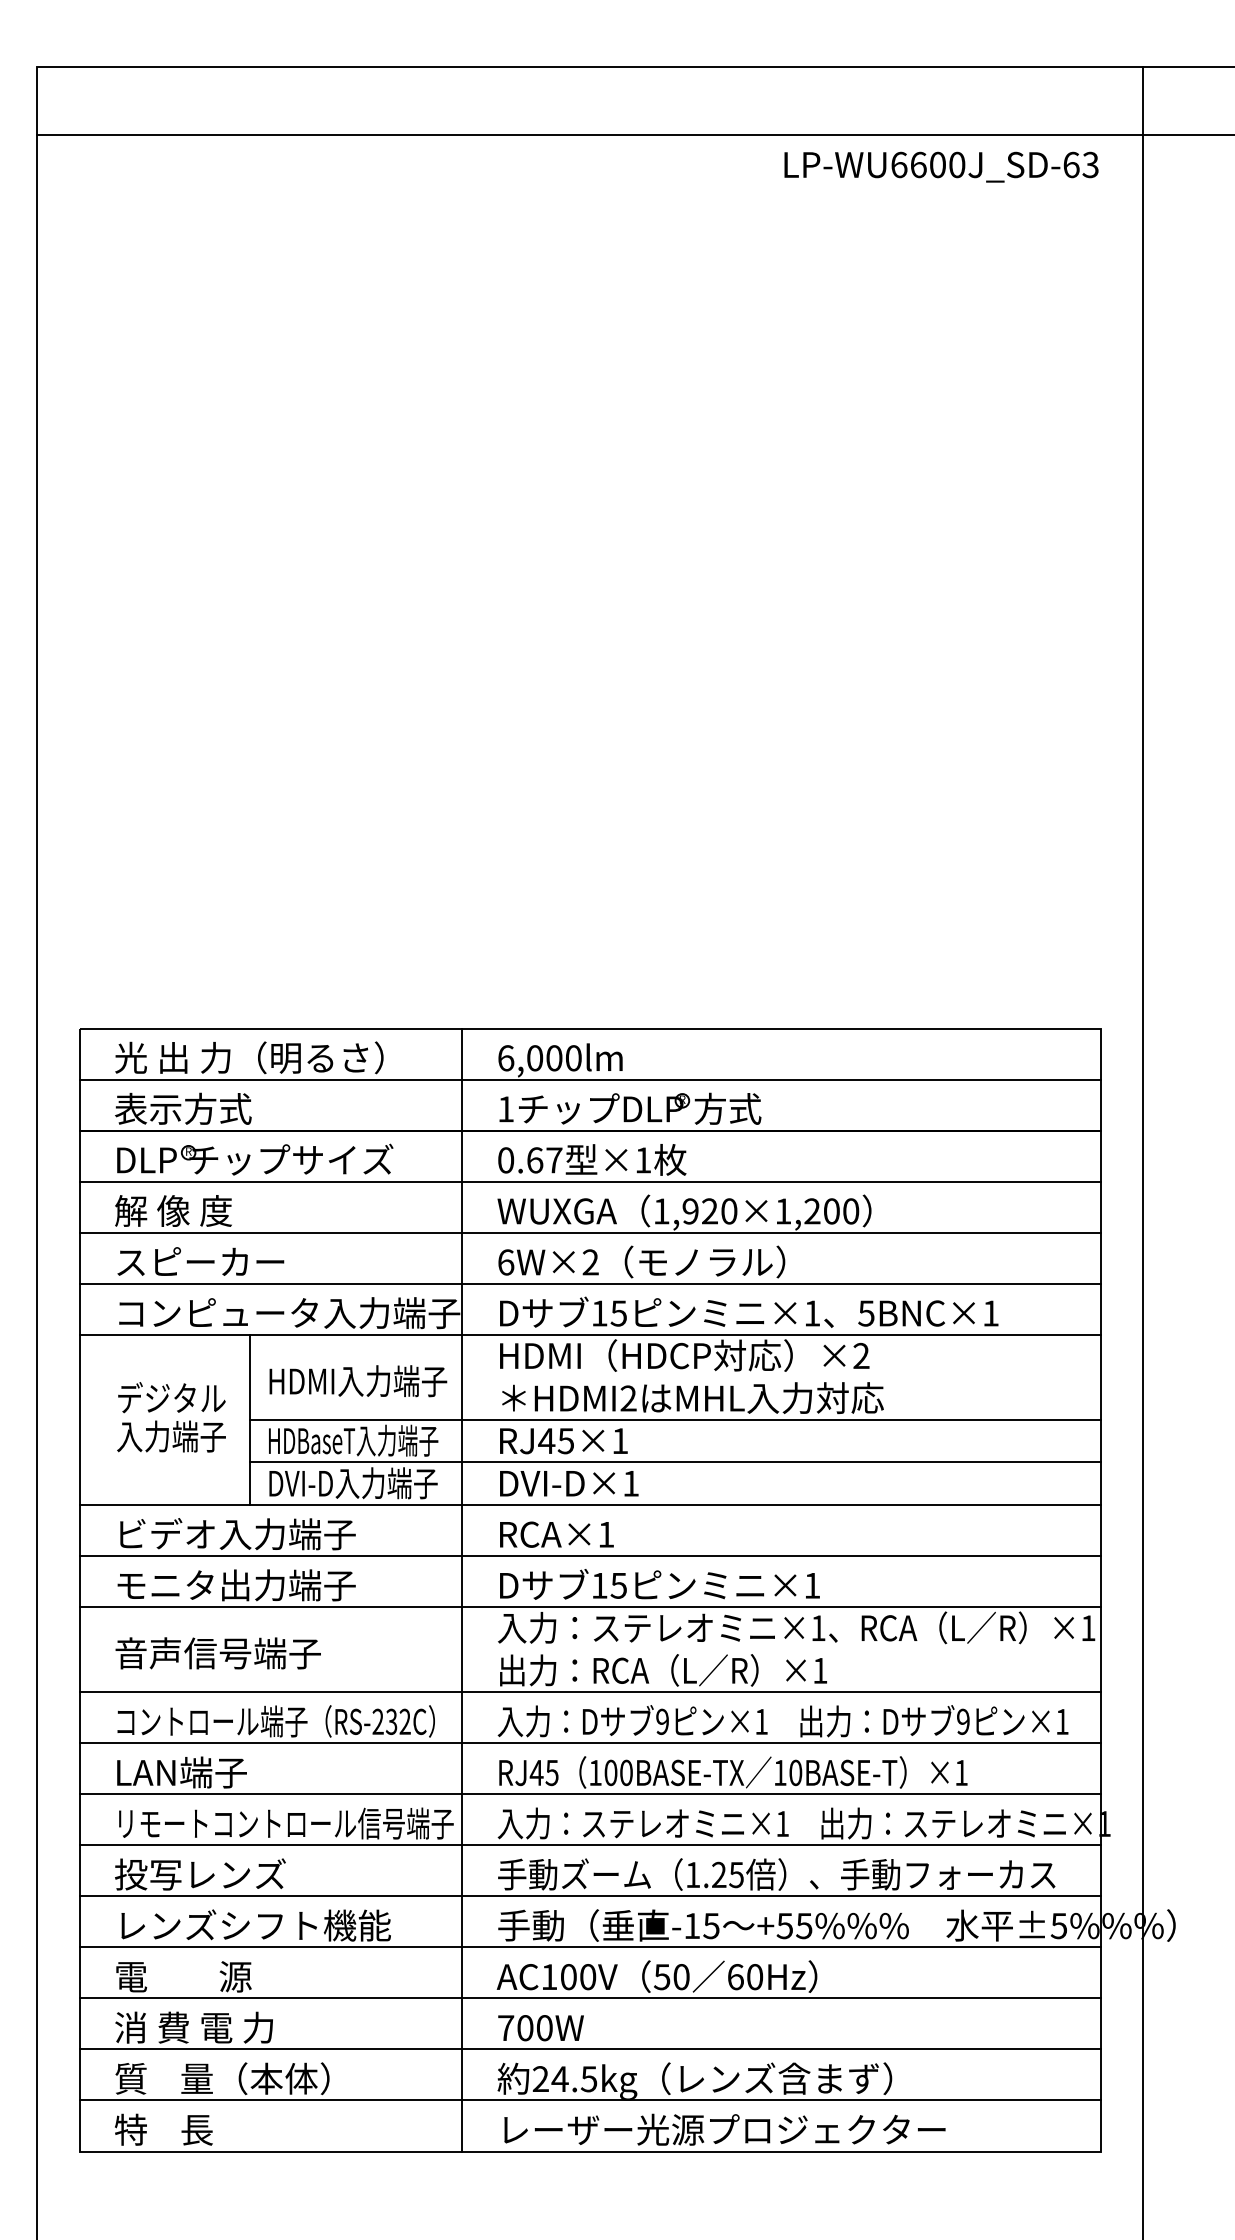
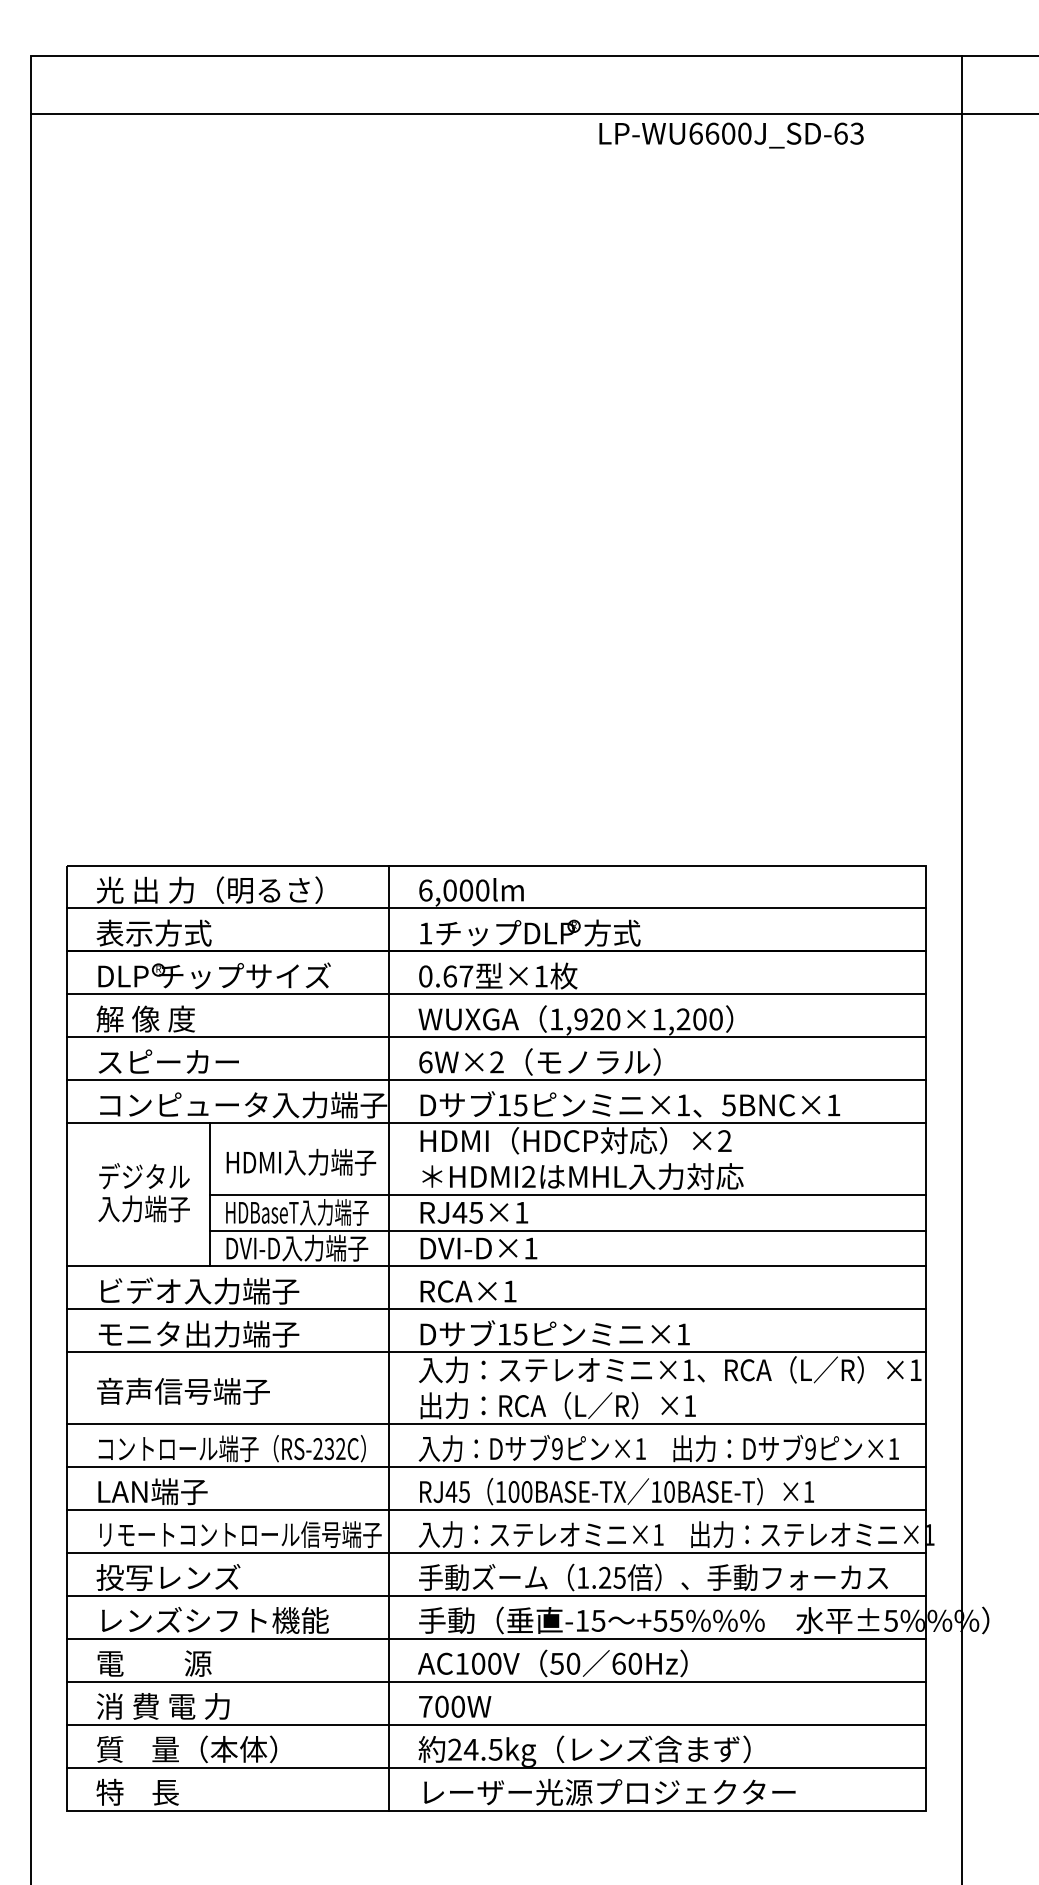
text: (941, 166) -> (731, 134), moved

